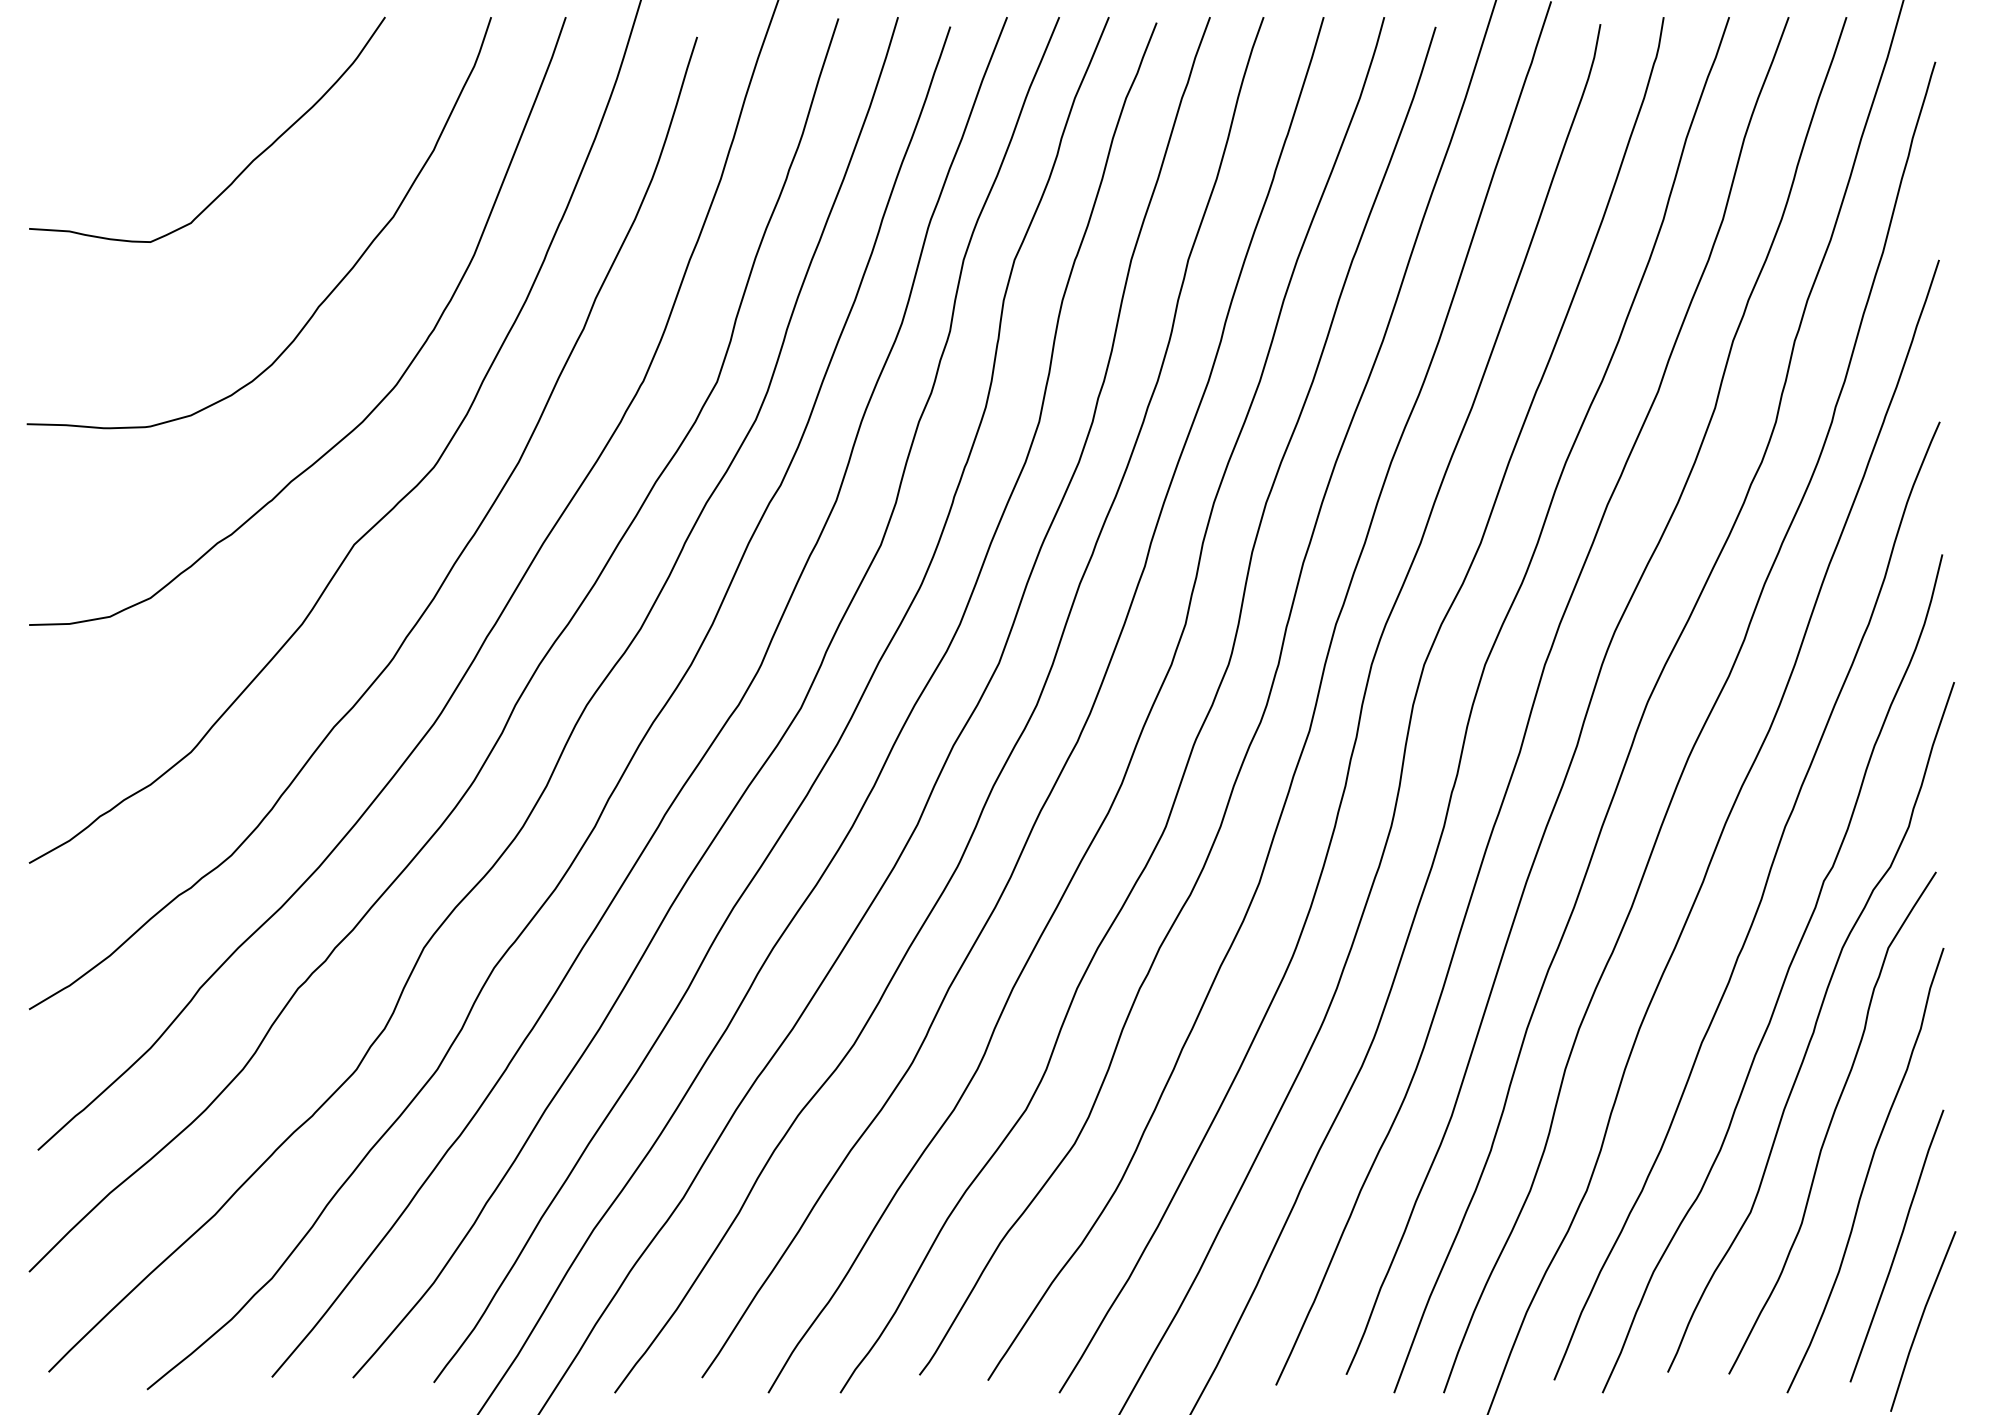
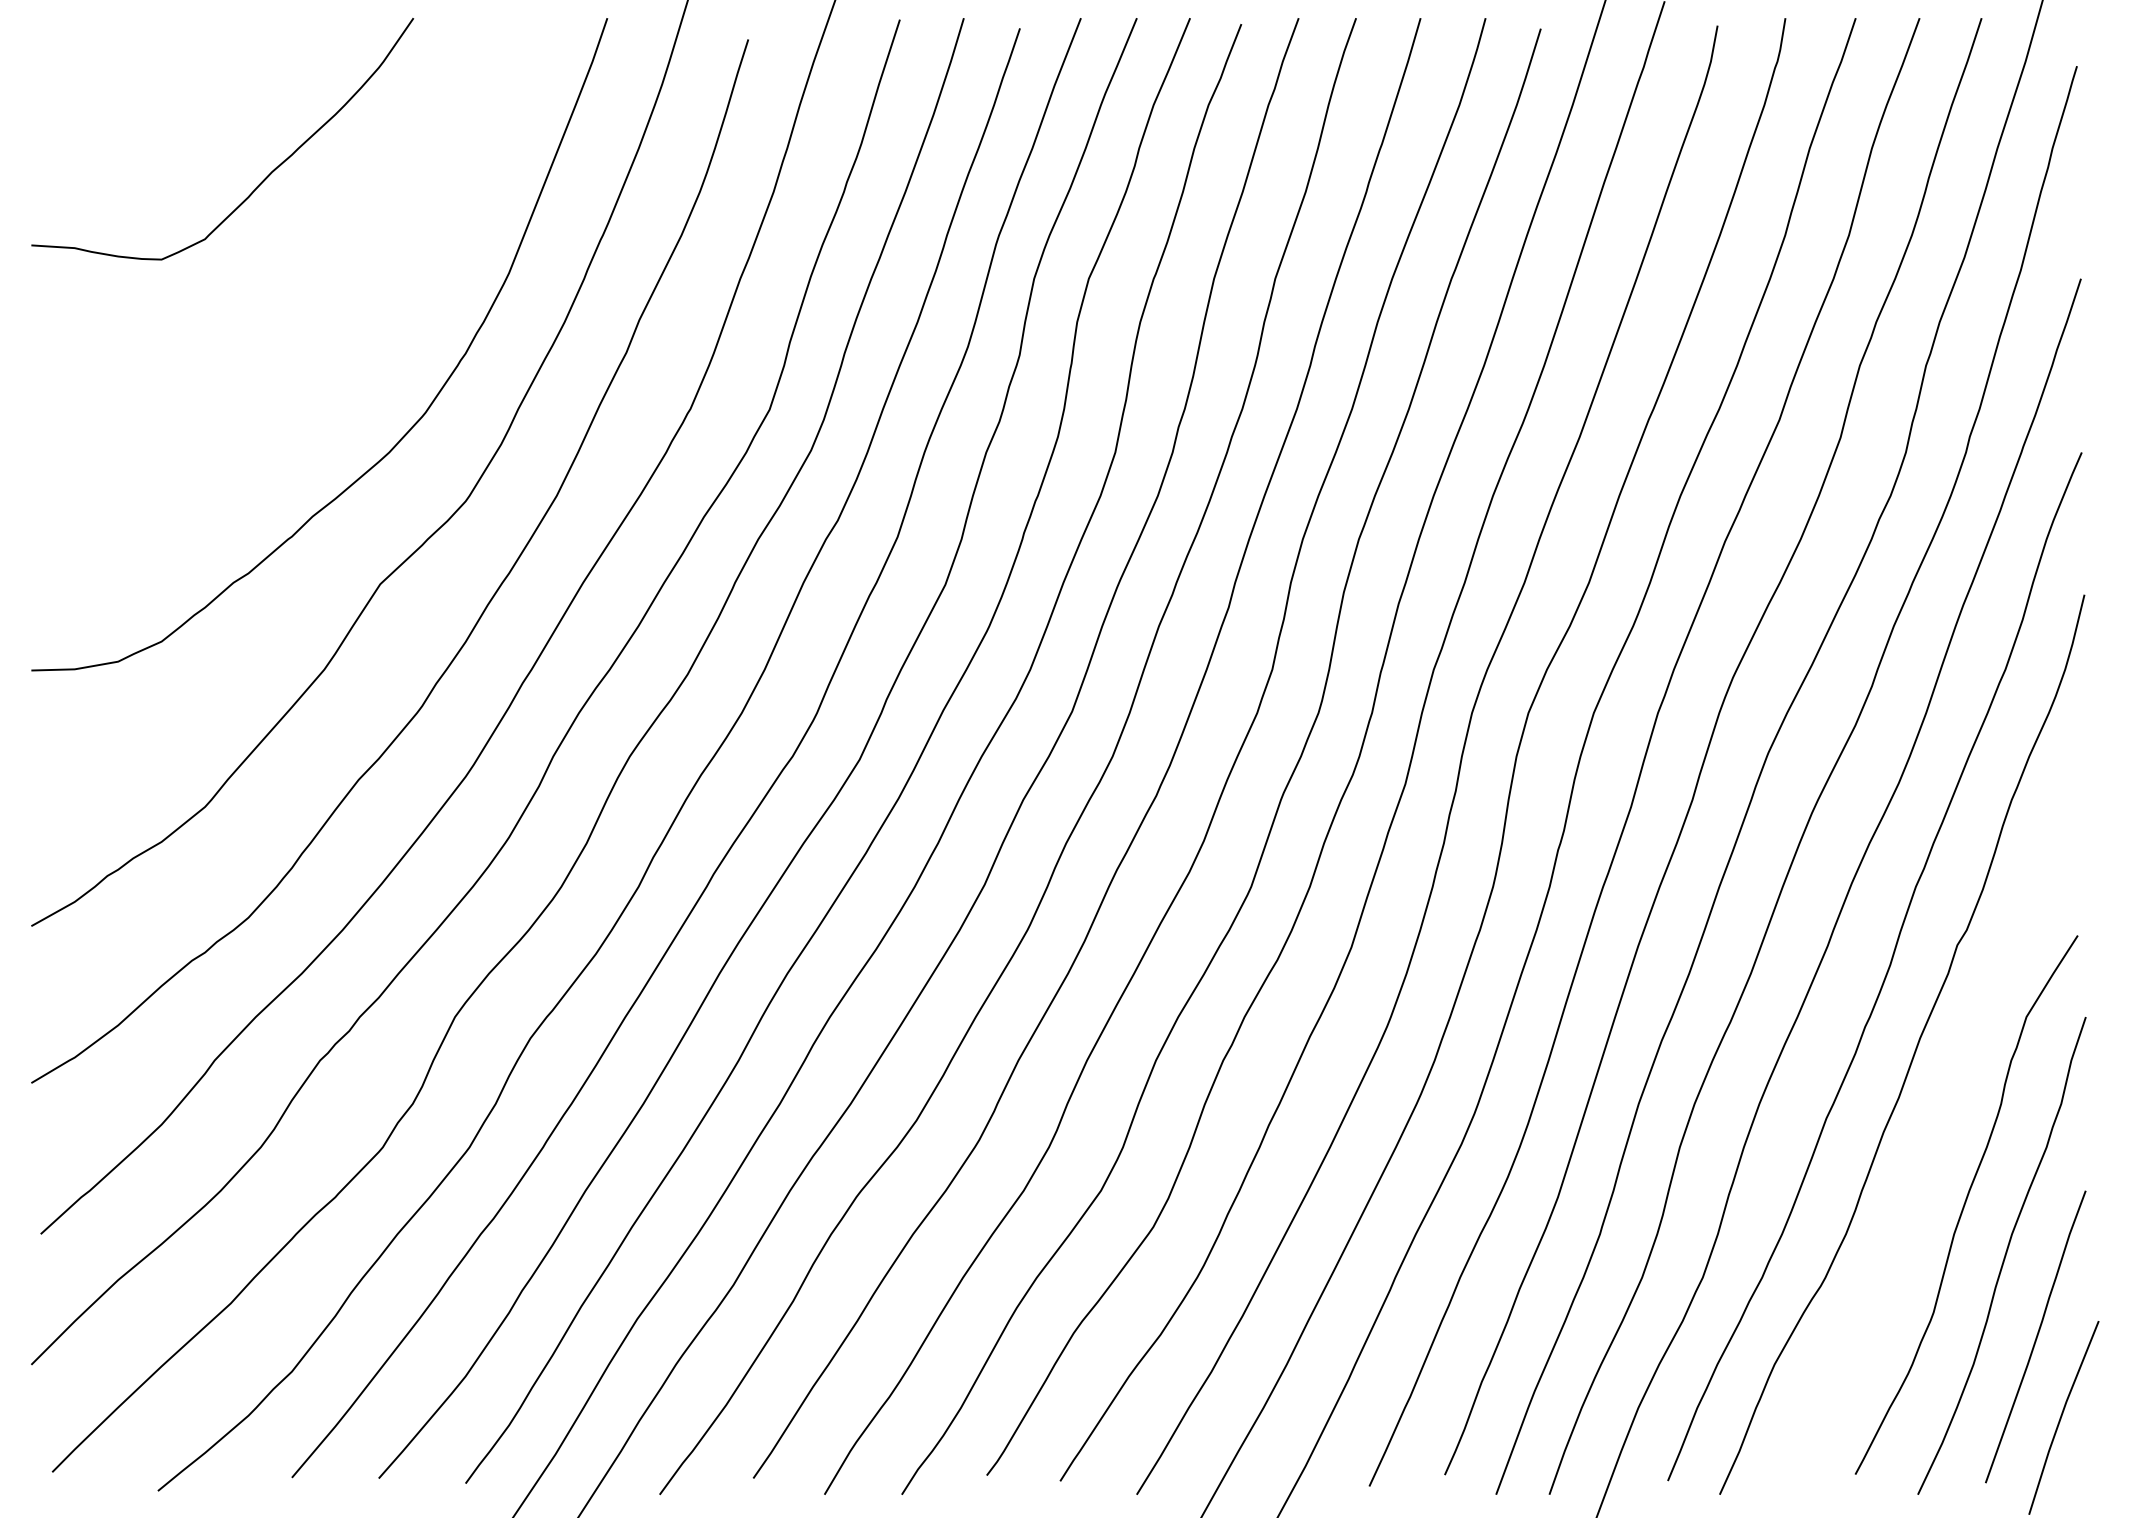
curve: (334, 286) -> (359, 307), removed
curve: (1813, 1027) -> (1946, 1102), removed

